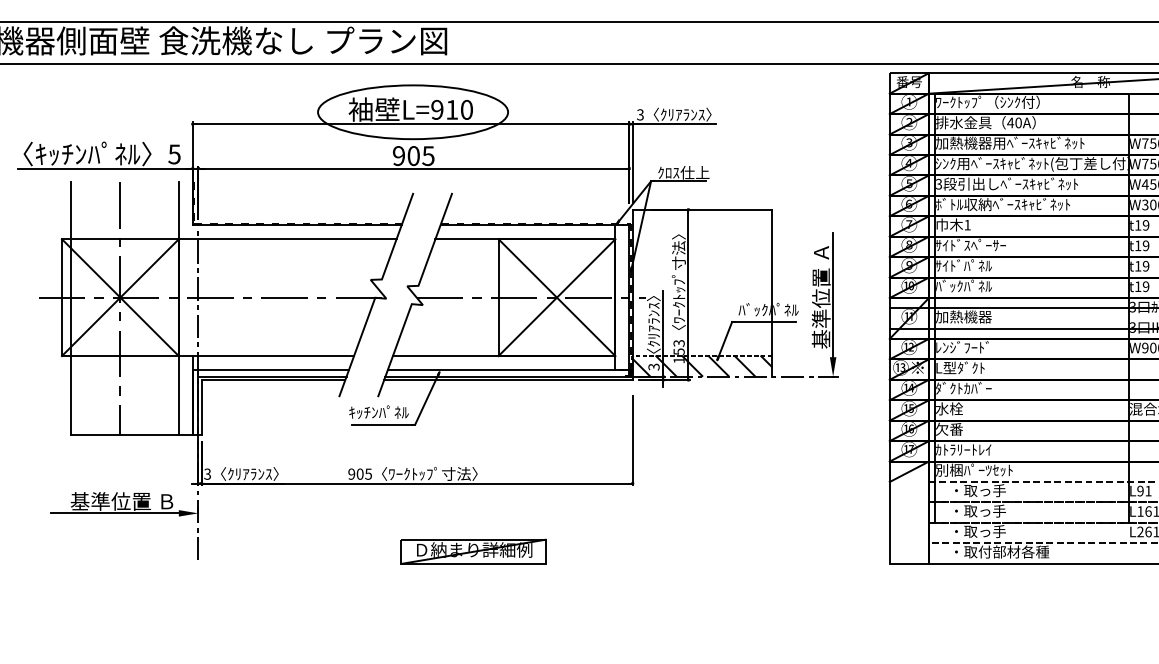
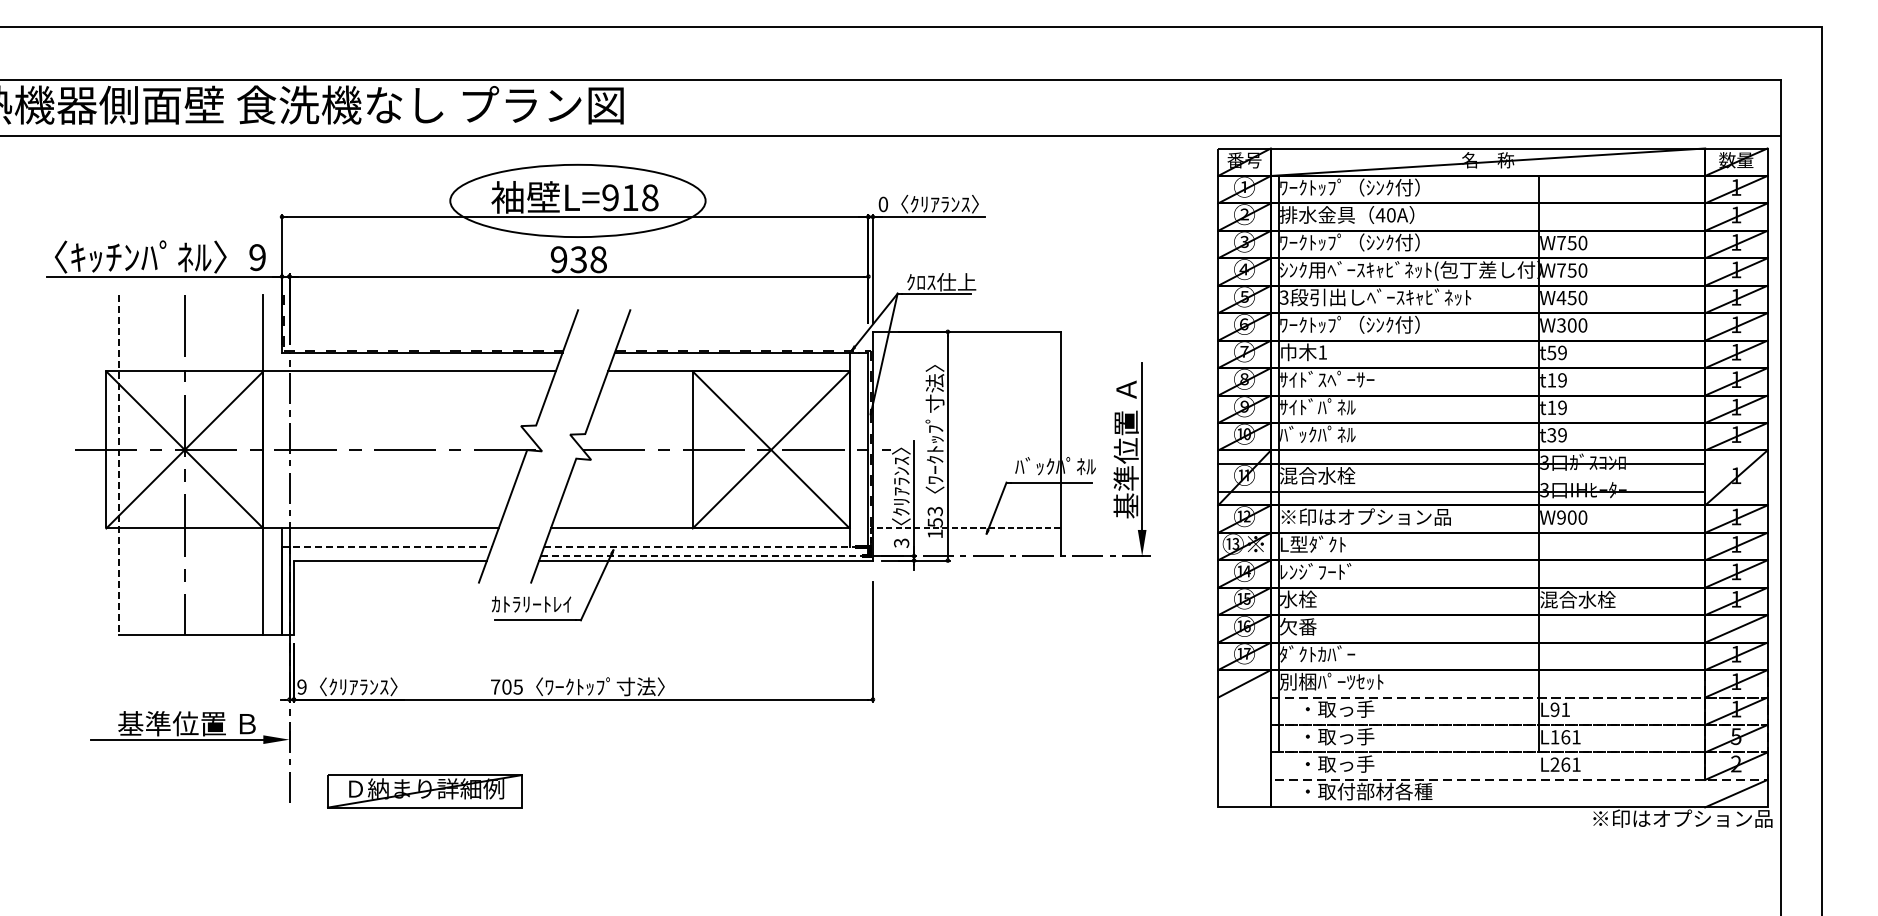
text: (467, 110) -> (650, 198), L=910 -> L=918
text: (640, 114) -> (883, 204), 3 -> 0
text: (1009, 143) -> (1379, 242), 加熱機器用ﾍﾞｰｽｷｬﾋﾞﾈｯﾄ -> ﾜｰｸﾄｯﾌﾟ（ｼﾝｸ付）
text: (174, 154) -> (257, 257), 5 -> 9
text: (420, 155) -> (588, 259), 905 -> 938
text: (1003, 204) -> (1370, 324), ﾎﾞﾄﾙ収納ﾍﾞｰｽｷｬﾋﾞﾈｯﾄ -> ﾜｰｸﾄｯﾌﾟ（ｼﾝｸ付）
text: (1137, 225) -> (1551, 352), t19 -> t59
text: (1137, 286) -> (1551, 435), t19 -> t39
line: (71, 308) -> (118, 464), solid -> dashed
text: (963, 316) -> (1317, 475), 加熱機器 -> 混合水栓
text: (999, 347) -> (1365, 516), ﾚﾝｼﾞﾌｰﾄﾞ -> ※印はオプション品
hatch: (702, 365) -> (966, 541), removed
line: (270, 370) -> (386, 547), solid -> dashed
line: (508, 370) -> (706, 547), solid -> dashed
line: (272, 376) -> (388, 556), removed
line: (507, 376) -> (704, 556), solid -> dashed
text: (963, 388) -> (1317, 571), ﾀﾞｸﾄｶﾊﾞｰ -> ﾚﾝｼﾞﾌｰﾄﾞ
text: (379, 411) -> (532, 603), ｷｯﾁﾝﾊﾟﾈﾙ -> ｶﾄﾗﾘｰﾄﾚｲ
text: (963, 449) -> (1317, 653), ｶﾄﾗﾘｰﾄﾚｲ -> ﾀﾞｸﾄｶﾊﾞｰ
text: (207, 473) -> (301, 686), 3 -> 9
text: (351, 473) -> (495, 686), 905 -> 705
part: (473, 551) -> (424, 791), moved

